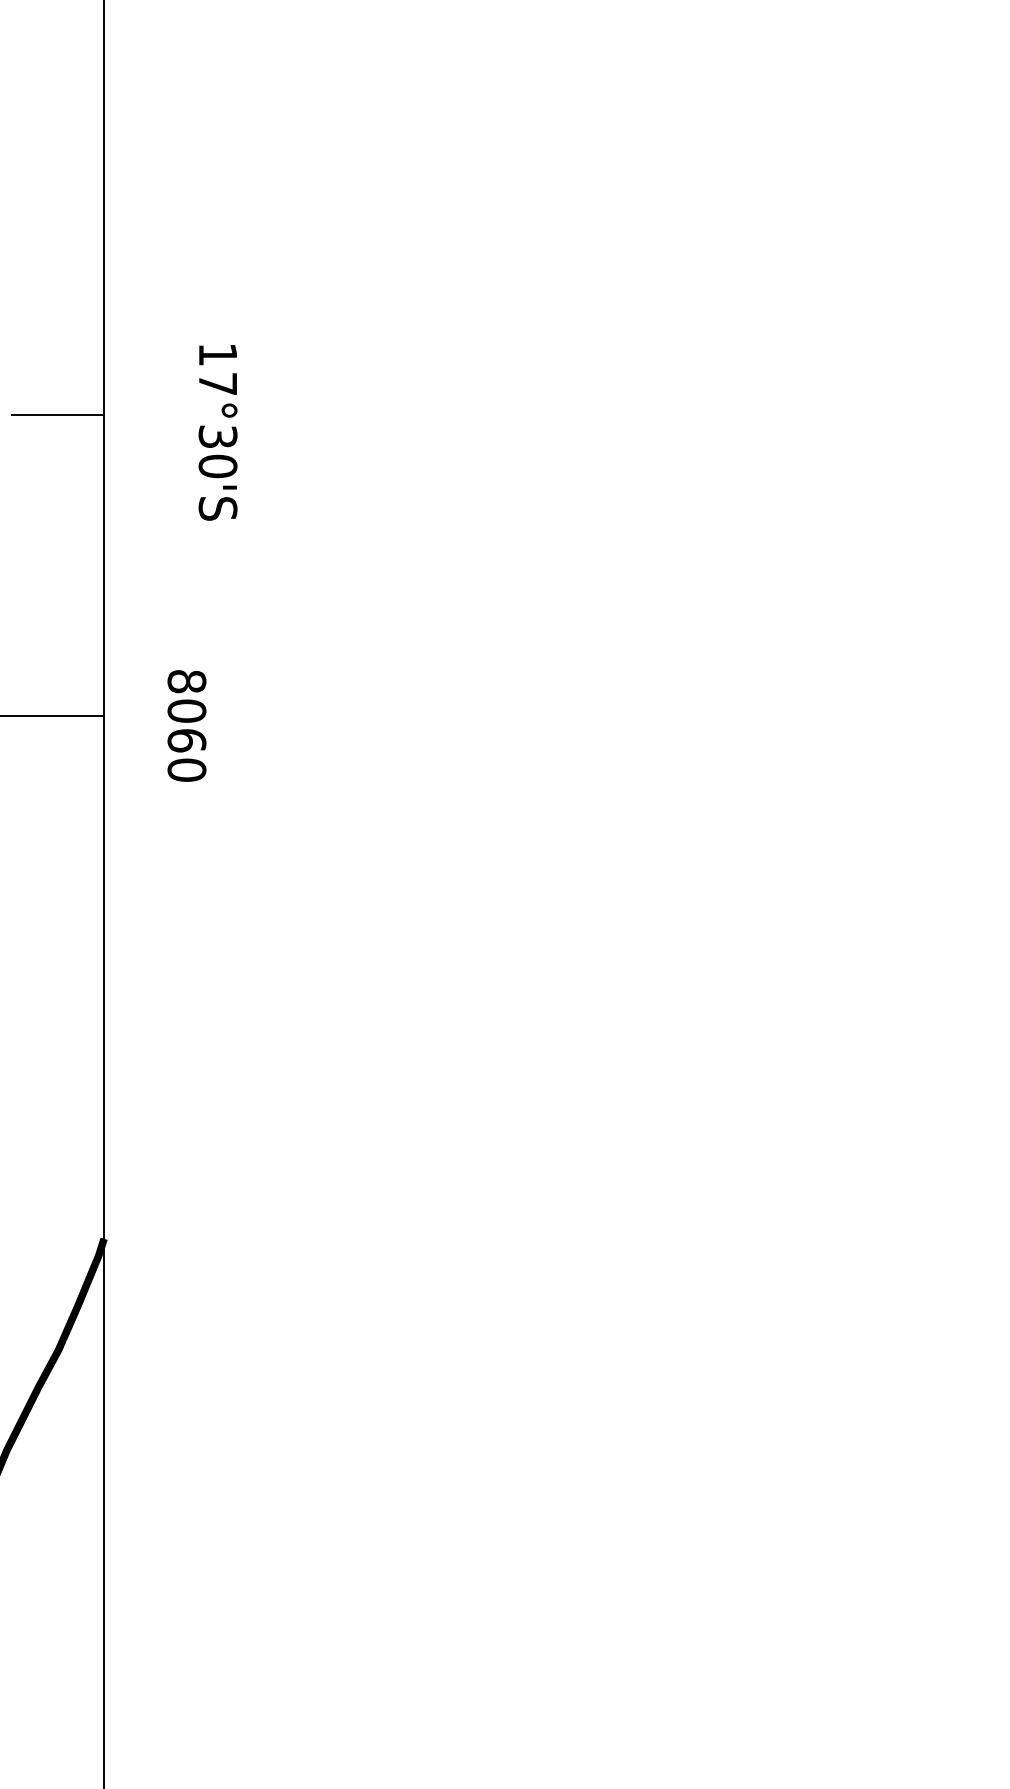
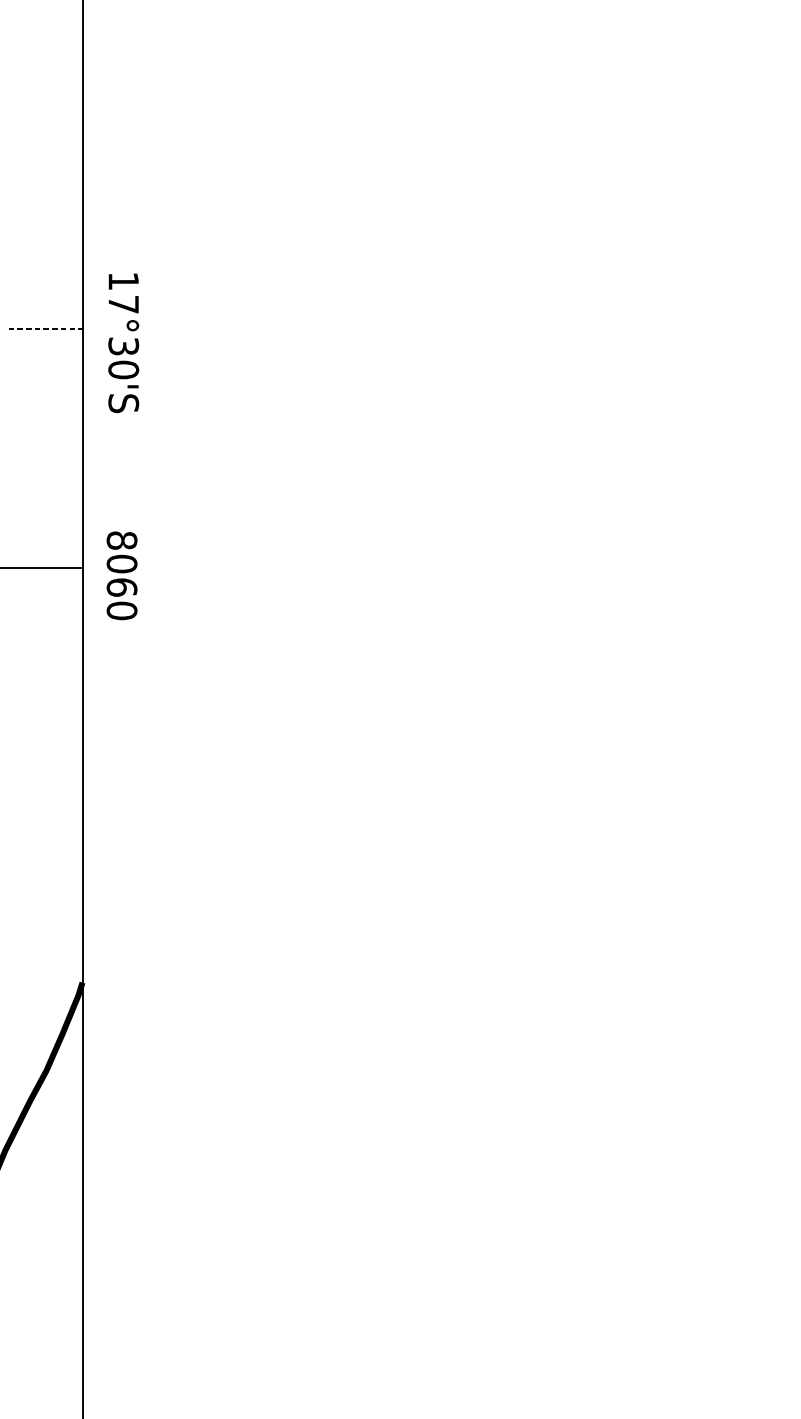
line: (57, 414) -> (45, 328), solid -> dashed
text: (217, 432) -> (123, 343), moved
text: (186, 725) -> (121, 575), moved

